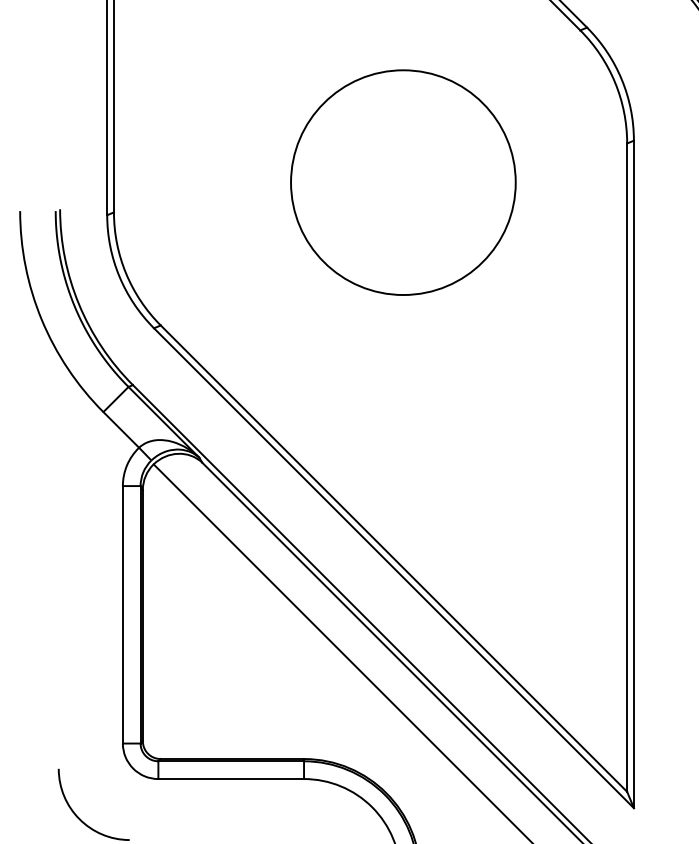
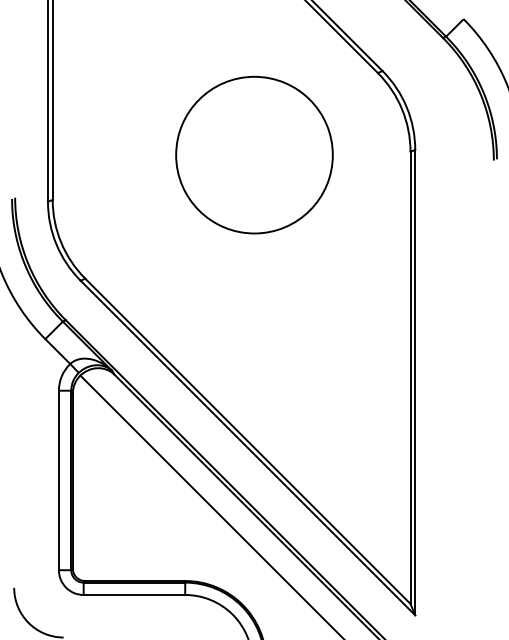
circle: (403, 181) -> (254, 154), moved

